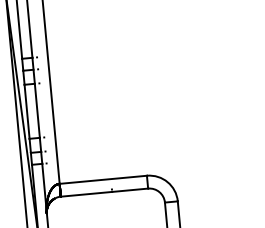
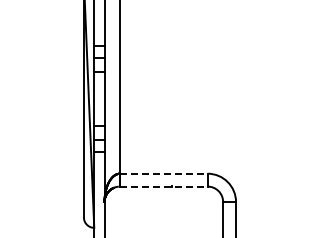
line: (102, 179) -> (163, 173), solid -> dashed
line: (104, 192) -> (163, 186), solid -> dashed

